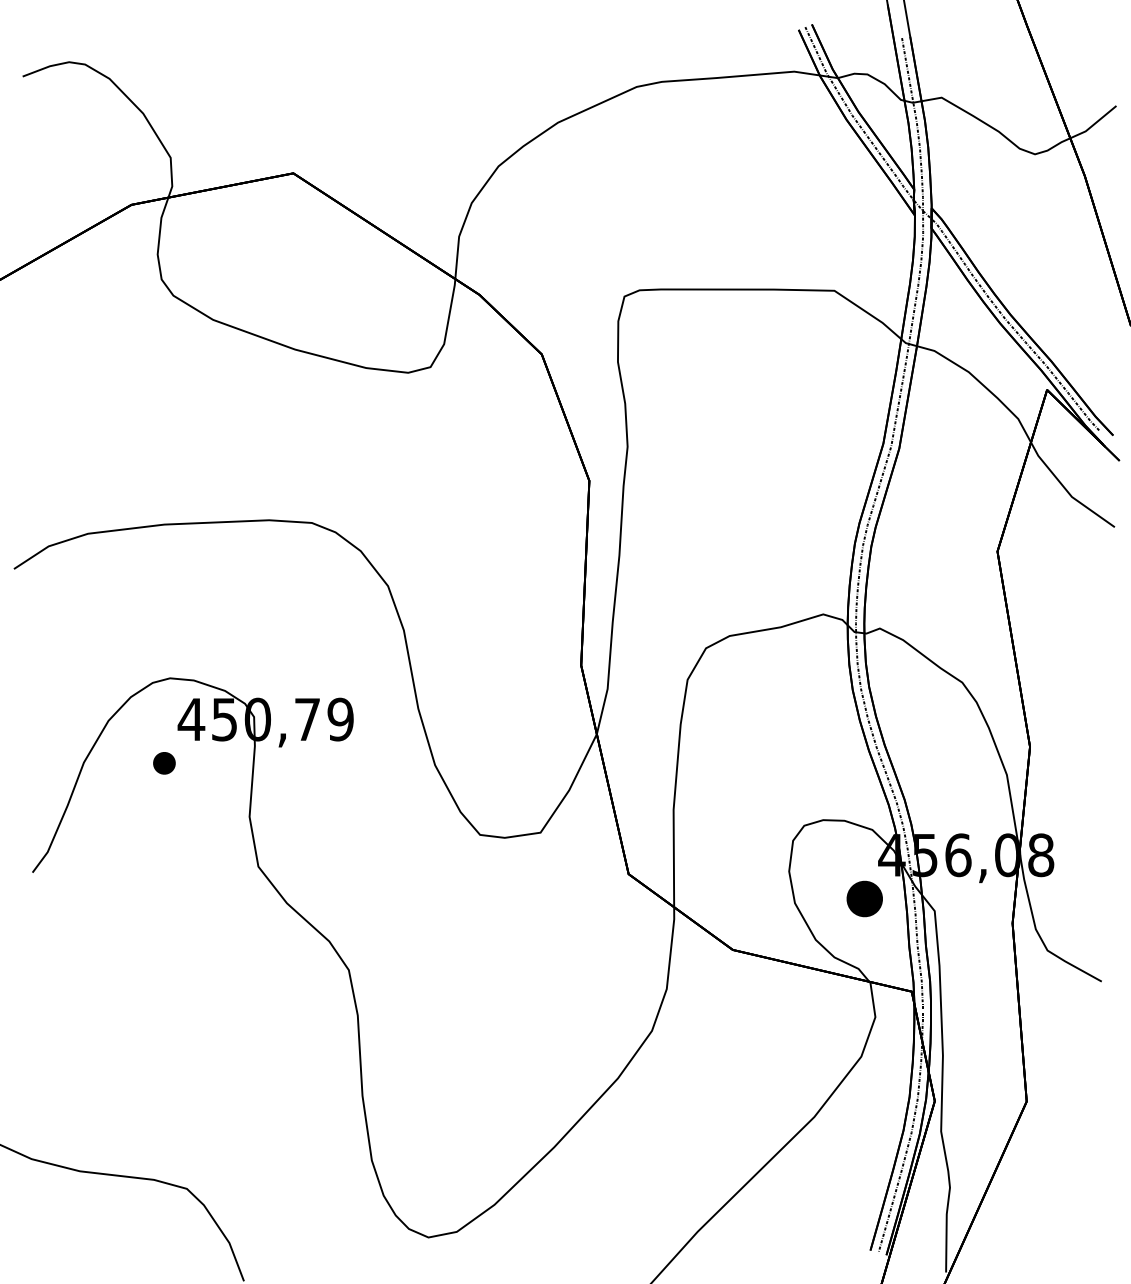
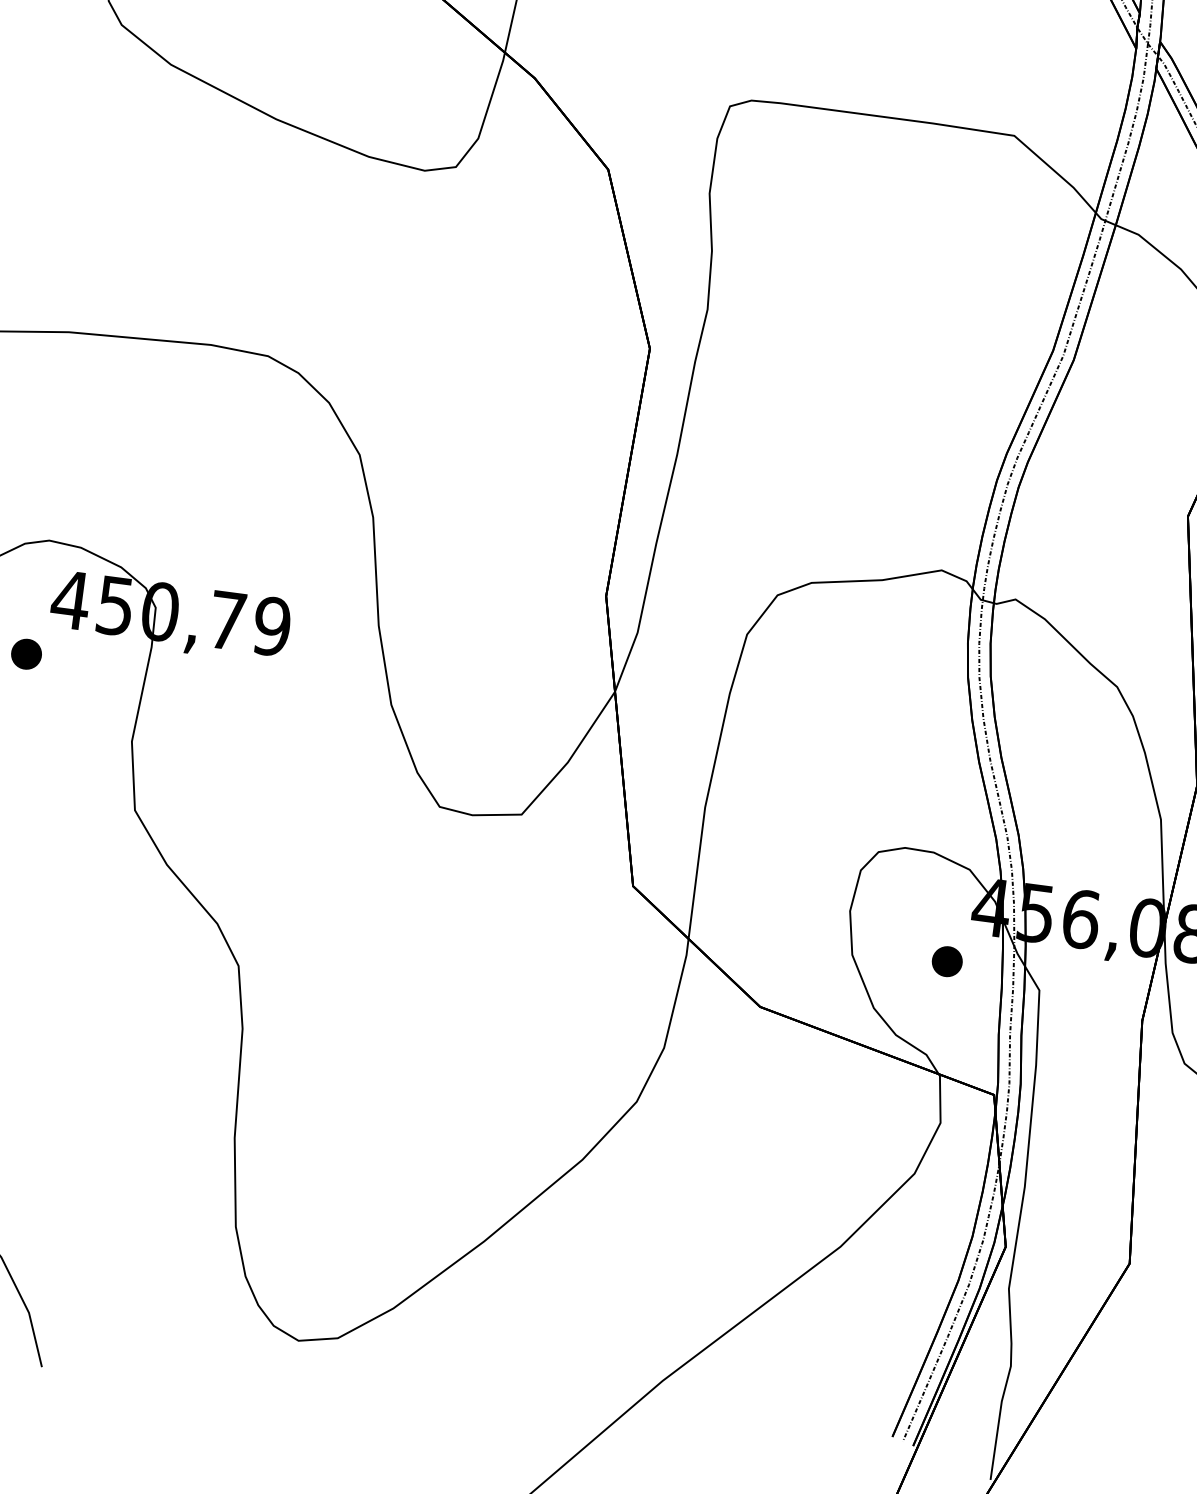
part: (864, 898) -> (946, 960), size x0.62

